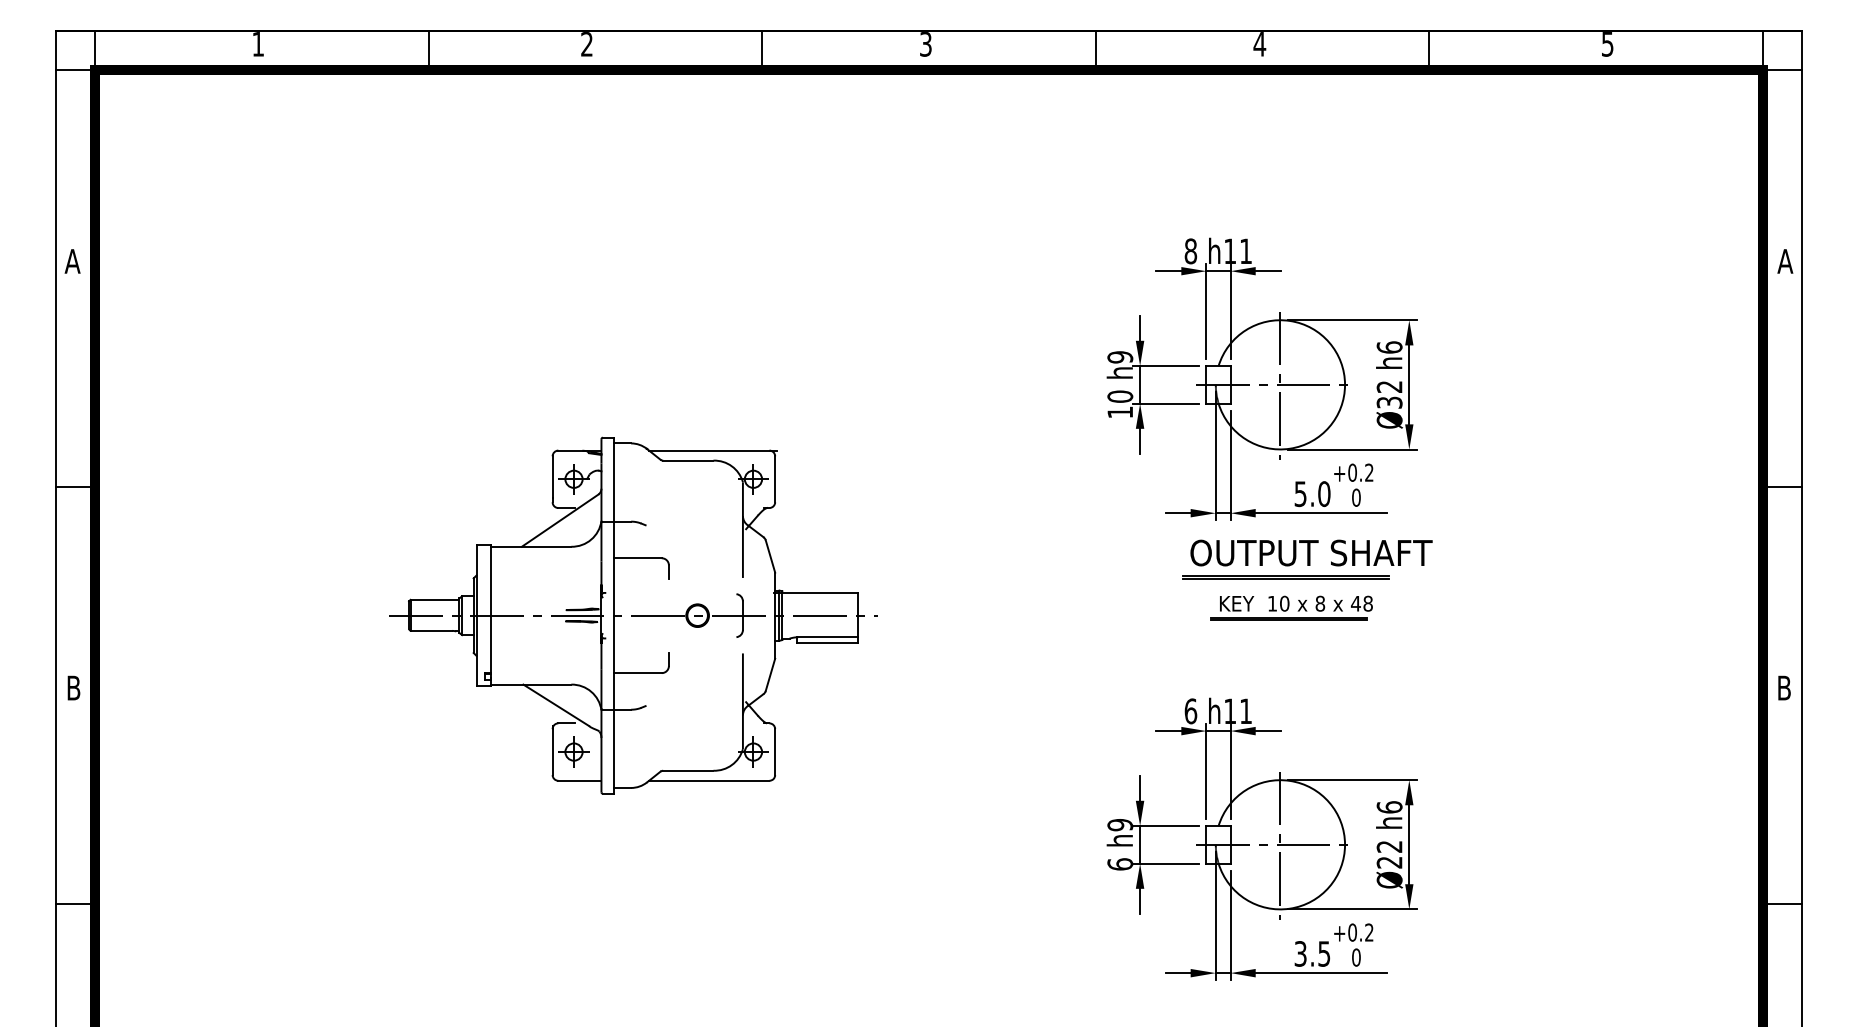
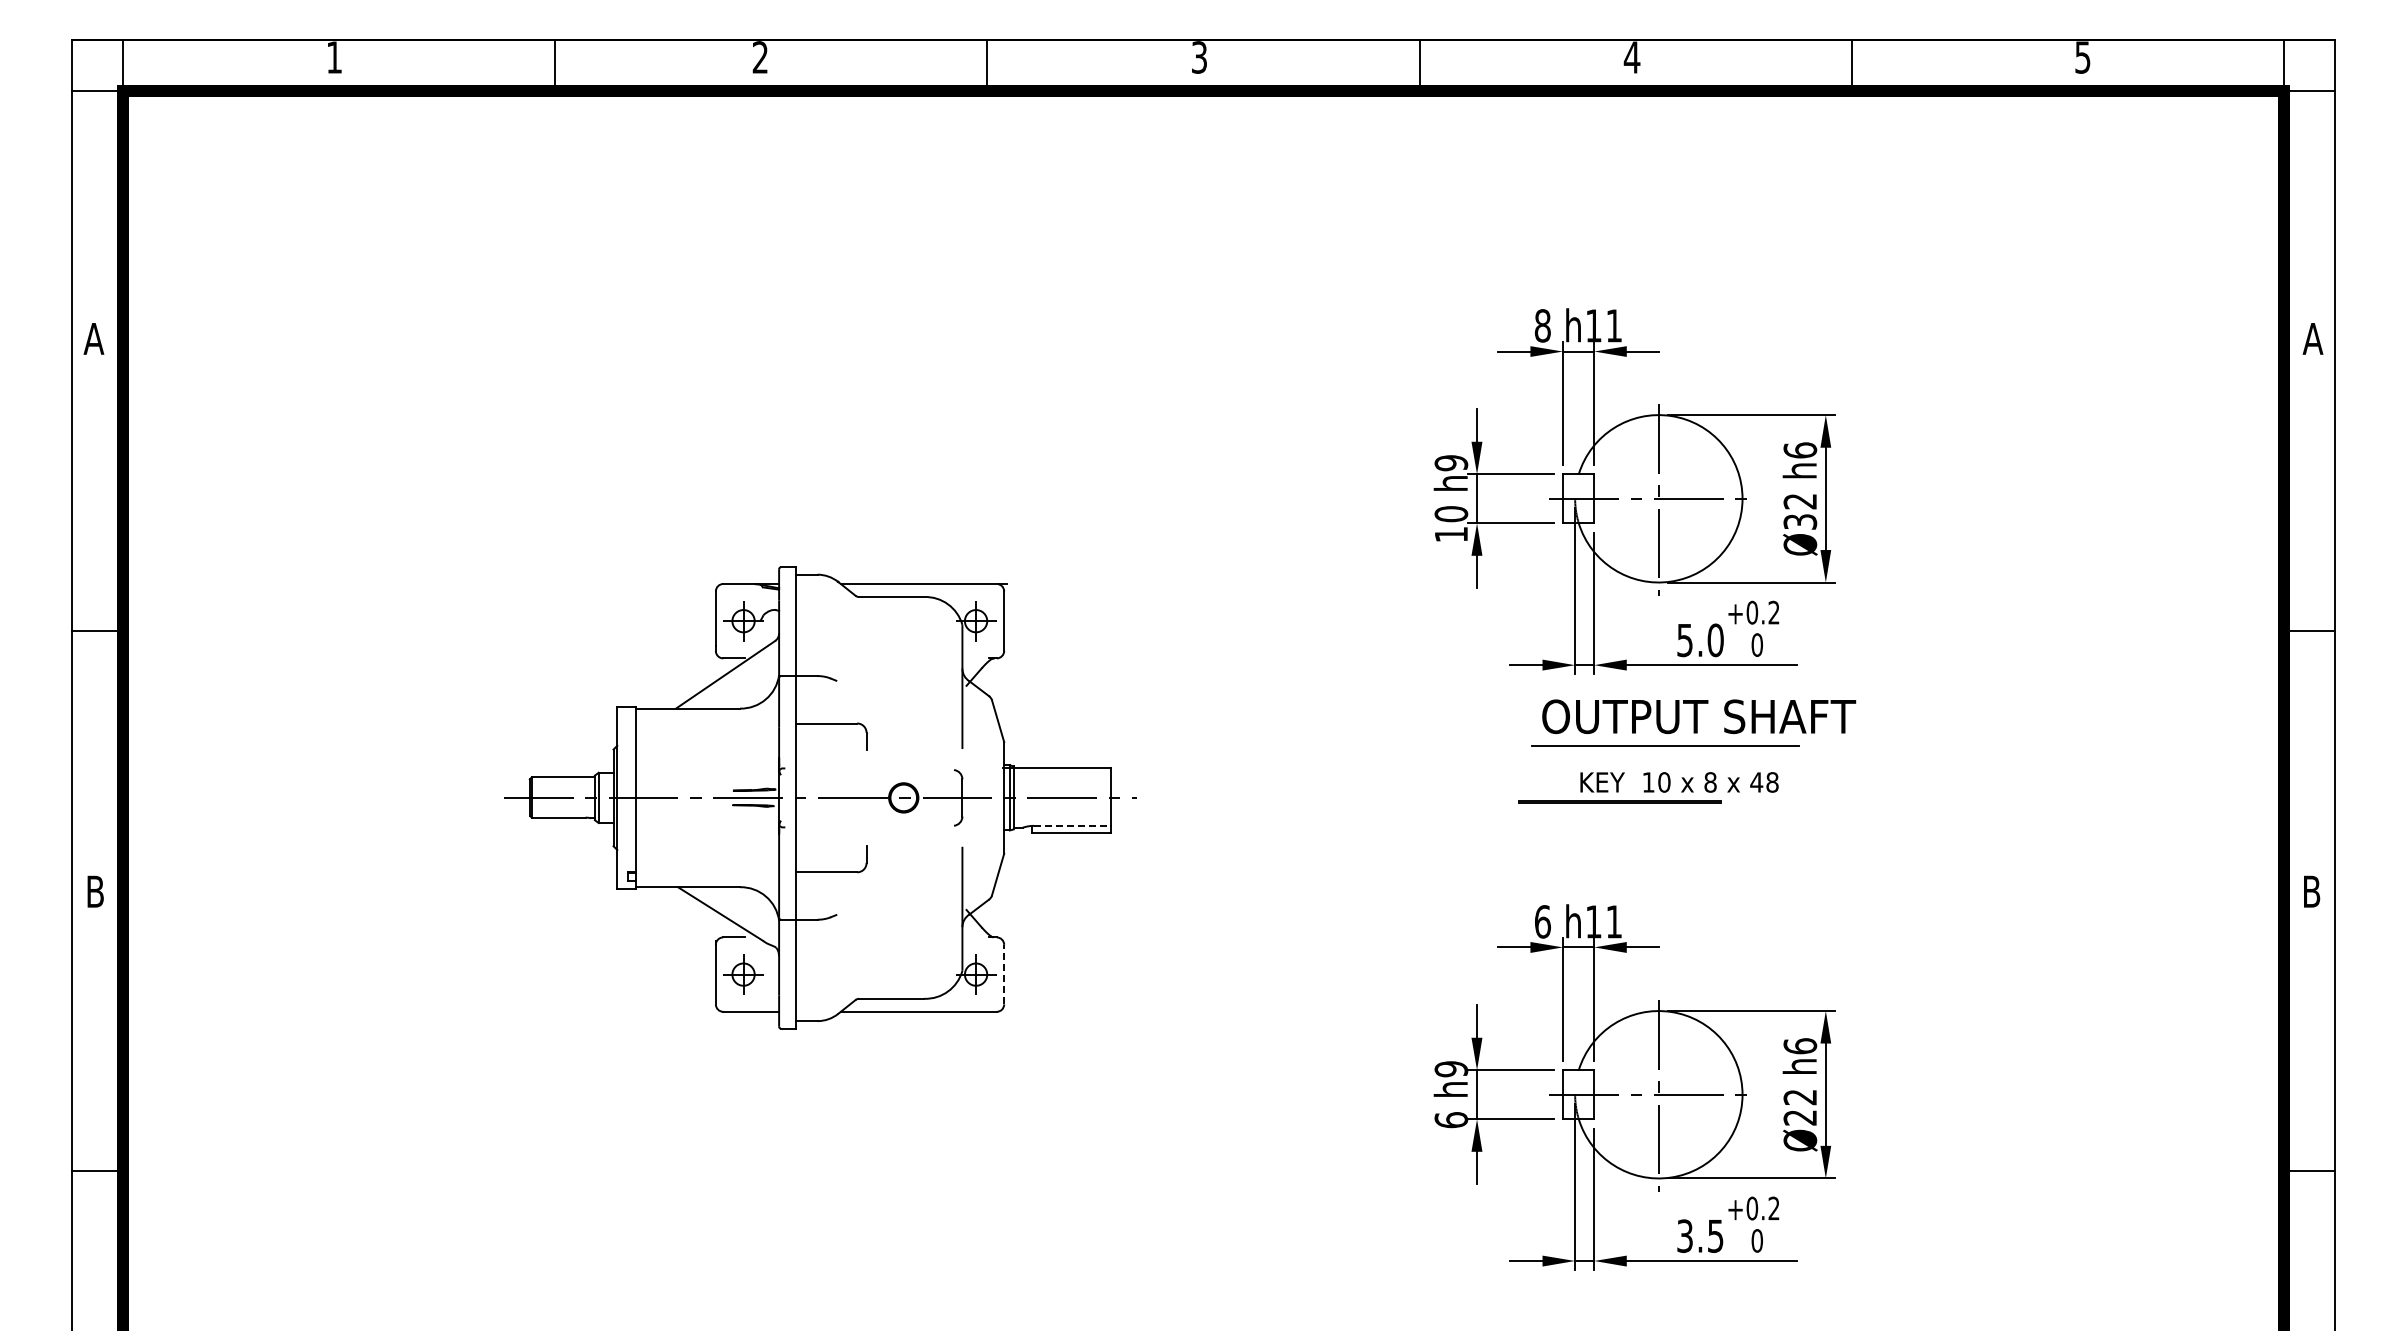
line: (1285, 579) -> (1665, 750), removed
line: (1288, 618) -> (1619, 801), moved
line: (827, 636) -> (1072, 825), solid -> dashed
line: (775, 751) -> (1004, 974), solid -> dashed

